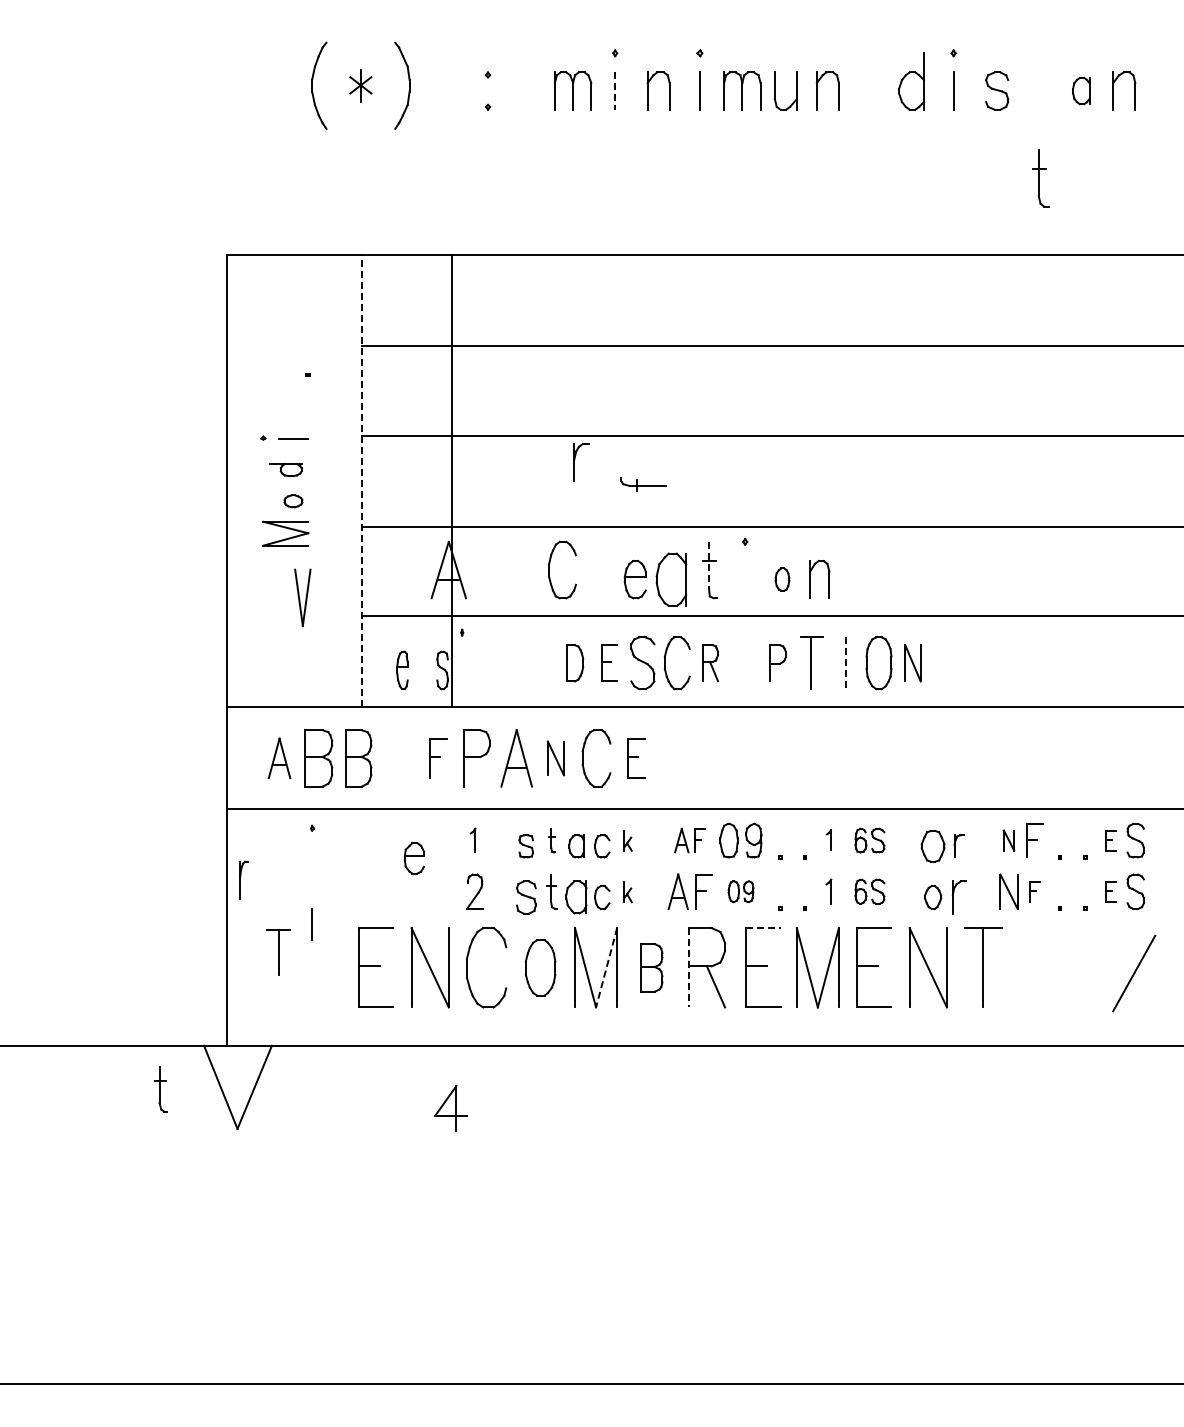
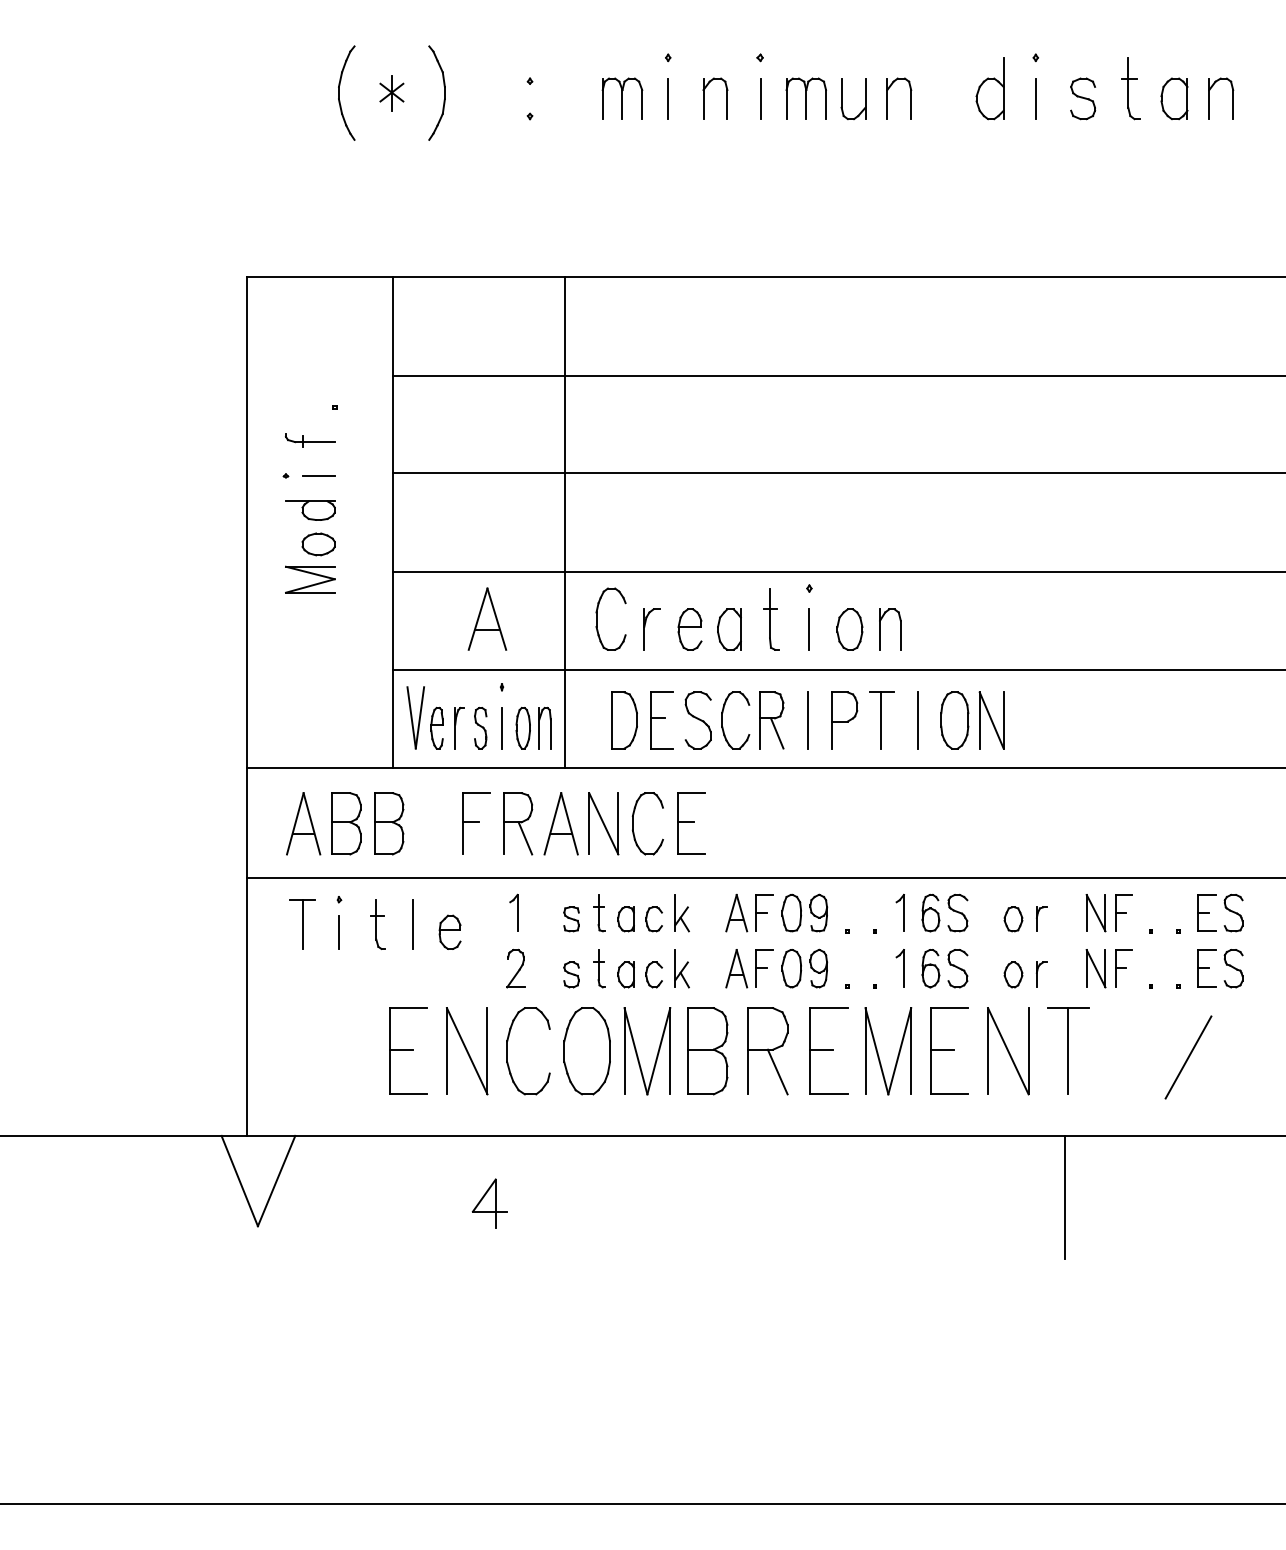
part: (1081, 90) -> (1174, 98), size x1.43
line: (615, 91) -> (668, 99), dashed -> solid
part: (1040, 178) -> (1130, 88), moved
part: (575, 460) -> (645, 627), moved
part: (285, 469) -> (310, 509), size x1.43
line: (361, 480) -> (392, 521), dashed -> solid
line: (451, 481) -> (565, 522), moved
part: (643, 484) -> (310, 440), moved
part: (293, 501) -> (318, 544), size x1.67
line: (708, 564) -> (769, 613), dashed -> solid
part: (671, 579) -> (729, 629), size x0.71
line: (744, 579) -> (808, 629), added
part: (782, 579) -> (849, 629), size x1.67
part: (302, 597) -> (415, 717), moved
part: (609, 662) -> (662, 719), size x1.43
part: (710, 662) -> (771, 719), size x1.43
part: (777, 662) -> (844, 719), size x1.43
part: (575, 663) -> (625, 720), size x1.43
line: (744, 663) -> (808, 720), added
line: (845, 663) -> (918, 720), dashed -> solid
part: (912, 663) -> (991, 720), size x1.43
line: (462, 670) -> (502, 728), added
part: (491, 670) -> (533, 728), added
part: (279, 758) -> (303, 823), size x1.43
part: (438, 758) -> (476, 823), size x1.43
part: (555, 758) -> (603, 823), size x1.67
part: (636, 758) -> (691, 823), size x1.43
line: (483, 771) -> (525, 838), added
part: (472, 839) -> (513, 911), size x1.43
part: (828, 839) -> (899, 911), size x1.67
part: (551, 840) -> (599, 912), size x1.43
part: (627, 840) -> (681, 912), size x1.67
part: (689, 840) -> (748, 912), size x1.43
part: (869, 840) -> (944, 912), size x1.43
part: (1008, 840) -> (1095, 912), size x1.67
part: (1110, 840) -> (1206, 912), size x1.67
part: (932, 846) -> (1012, 919), size x0.71
line: (379, 850) -> (412, 923), added
part: (243, 879) -> (458, 727), moved
part: (627, 891) -> (681, 968), size x1.67
part: (740, 891) -> (804, 968), size x1.67
part: (828, 891) -> (899, 968), size x1.43
part: (869, 891) -> (944, 968), size x1.43
part: (1034, 891) -> (1123, 968), size x1.67
part: (1110, 891) -> (1206, 968), size x1.67
part: (525, 897) -> (570, 974), size x0.71
part: (576, 897) -> (626, 974), size x0.71
part: (958, 897) -> (1041, 974), size x0.71
line: (311, 924) -> (338, 932), moved
line: (763, 928) -> (829, 1008), dashed -> solid
part: (278, 952) -> (302, 924), moved
part: (540, 967) -> (587, 1050), size x1.43
part: (651, 967) -> (707, 1050), size x1.67
line: (688, 967) -> (747, 1050), dashed -> solid
line: (606, 968) -> (658, 1052), dashed -> solid
line: (1134, 973) -> (1188, 1057), moved
part: (160, 1089) -> (377, 924), moved
line: (980, 1102) -> (1065, 1197), added

